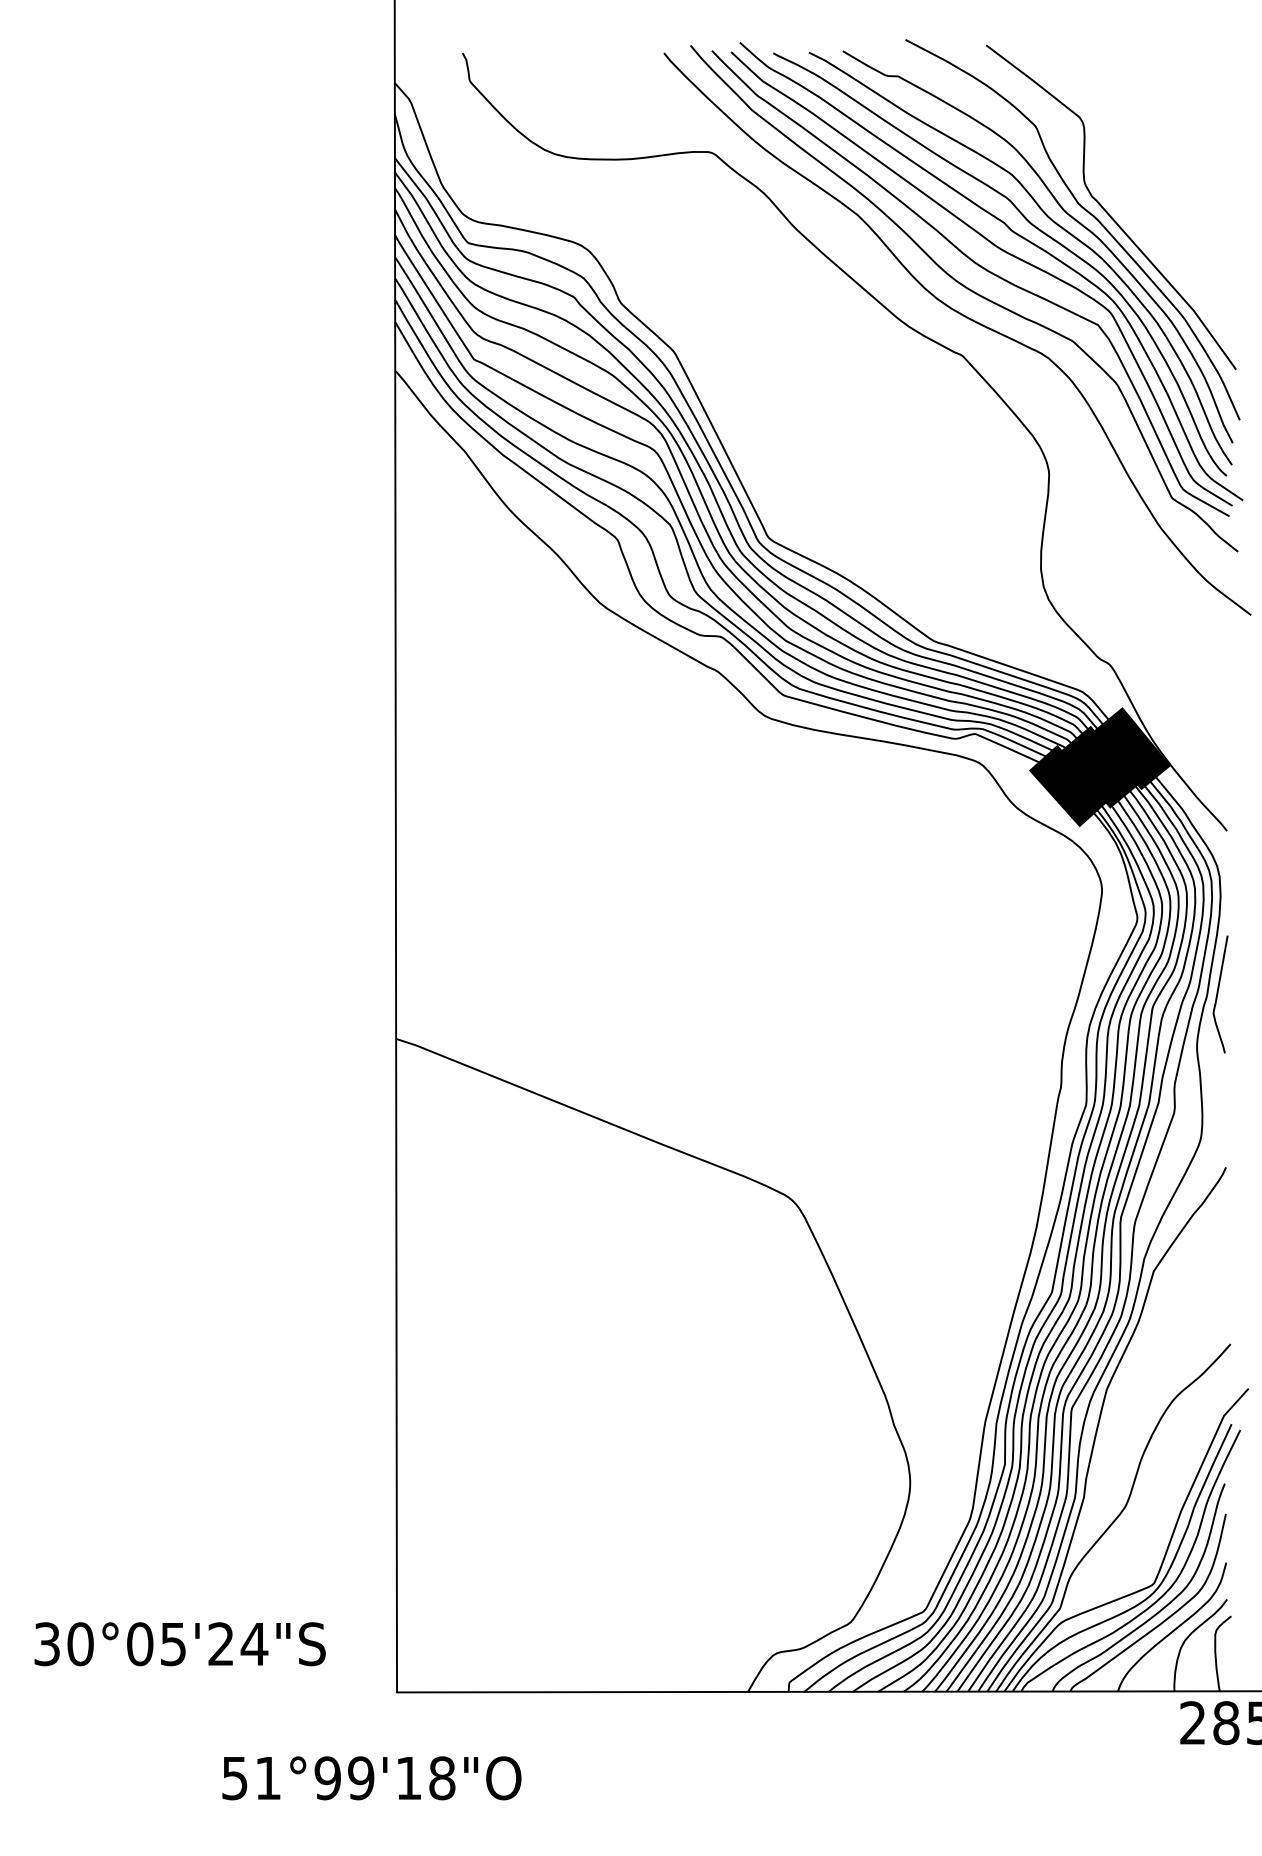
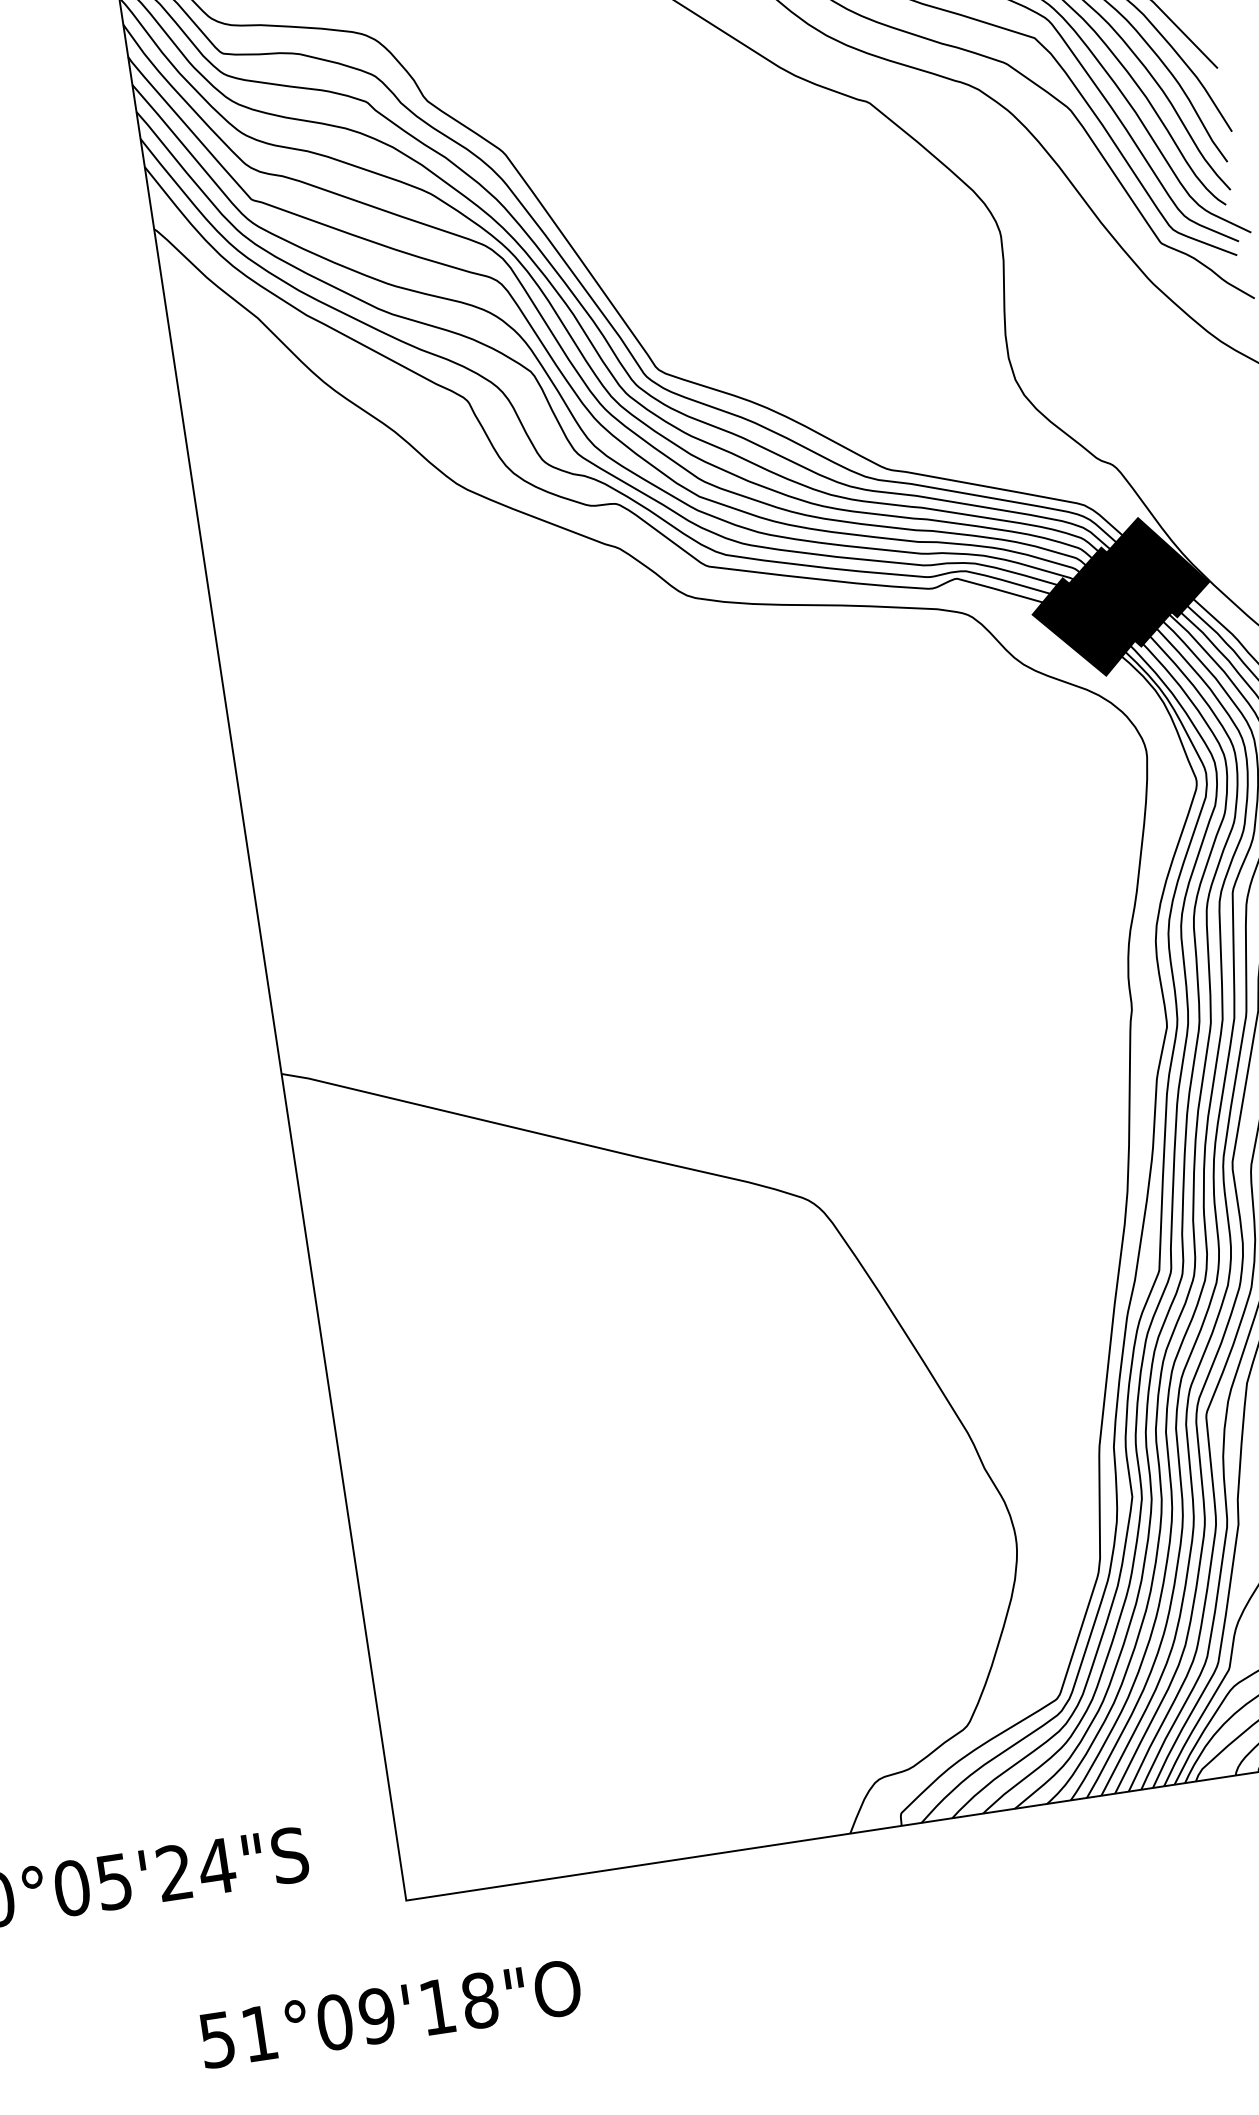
text: (327, 1778) -> (334, 2022), 51°99'18"O -> 51°09'18"O

